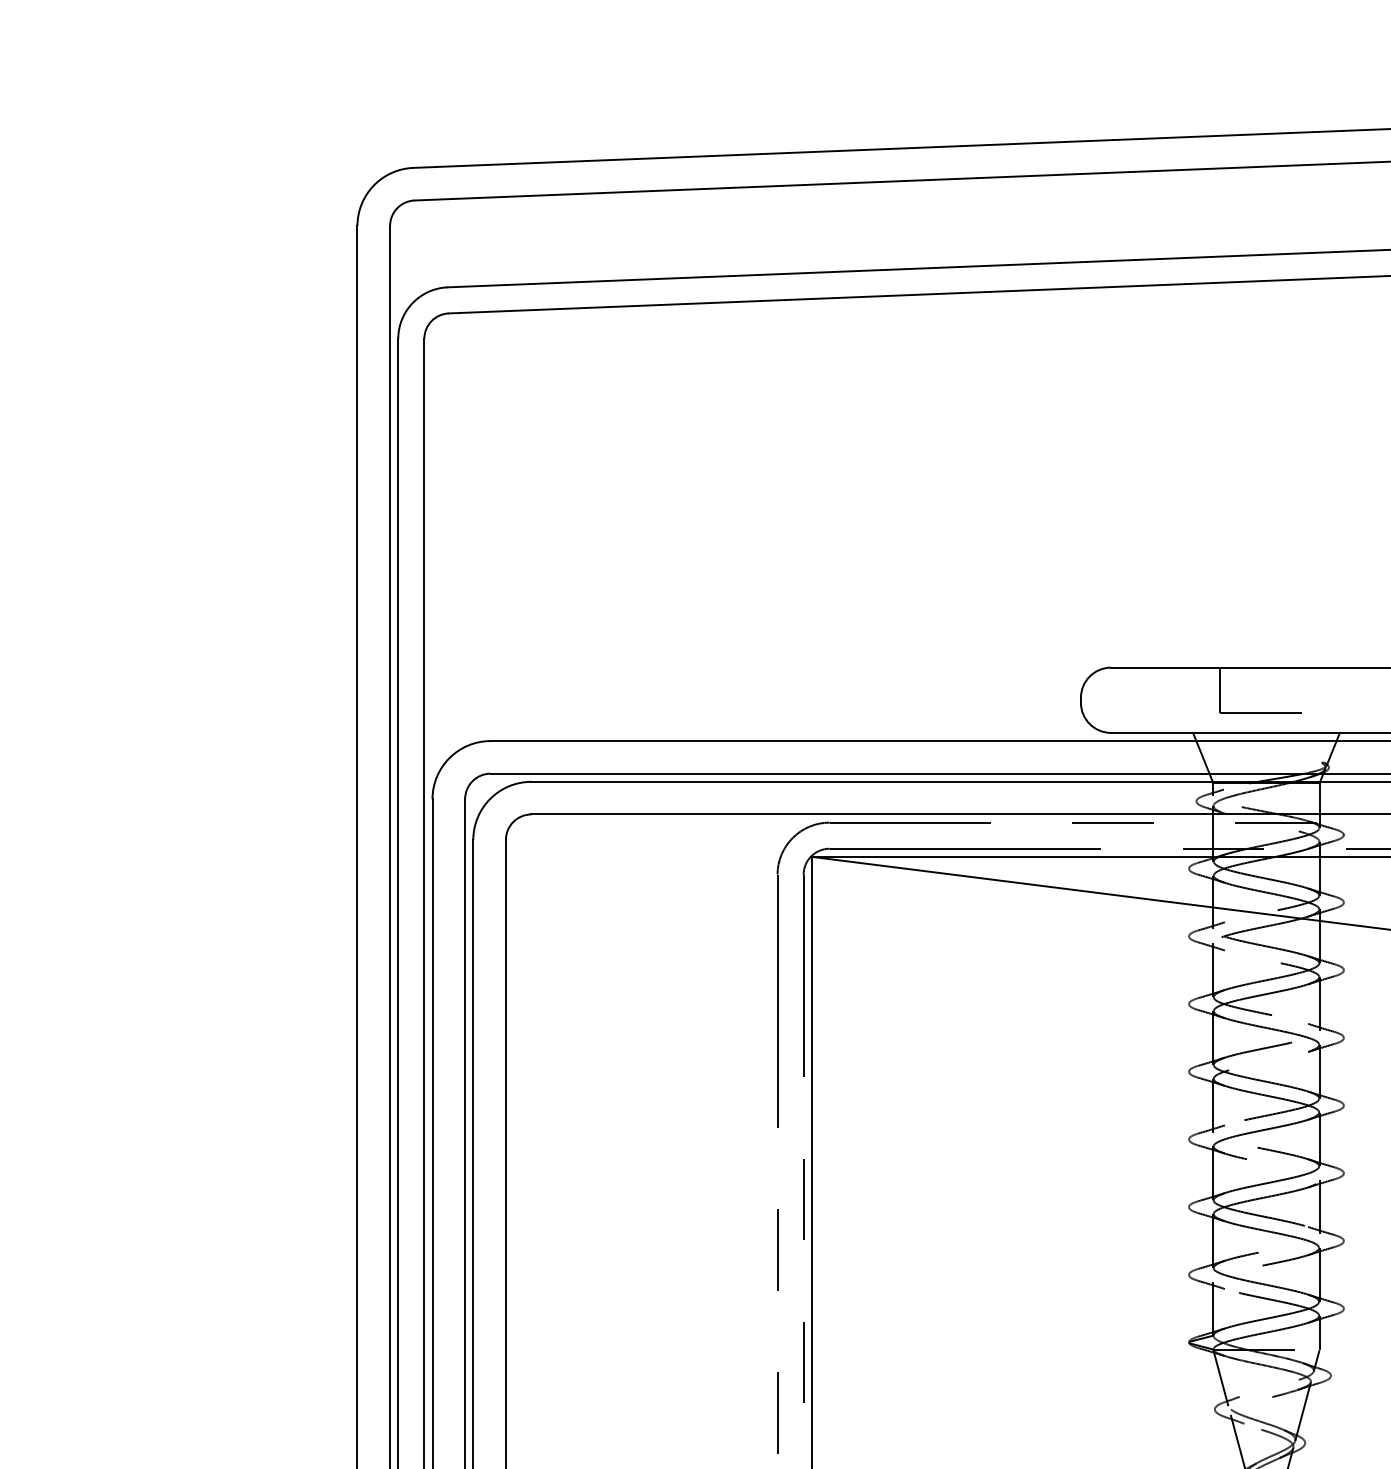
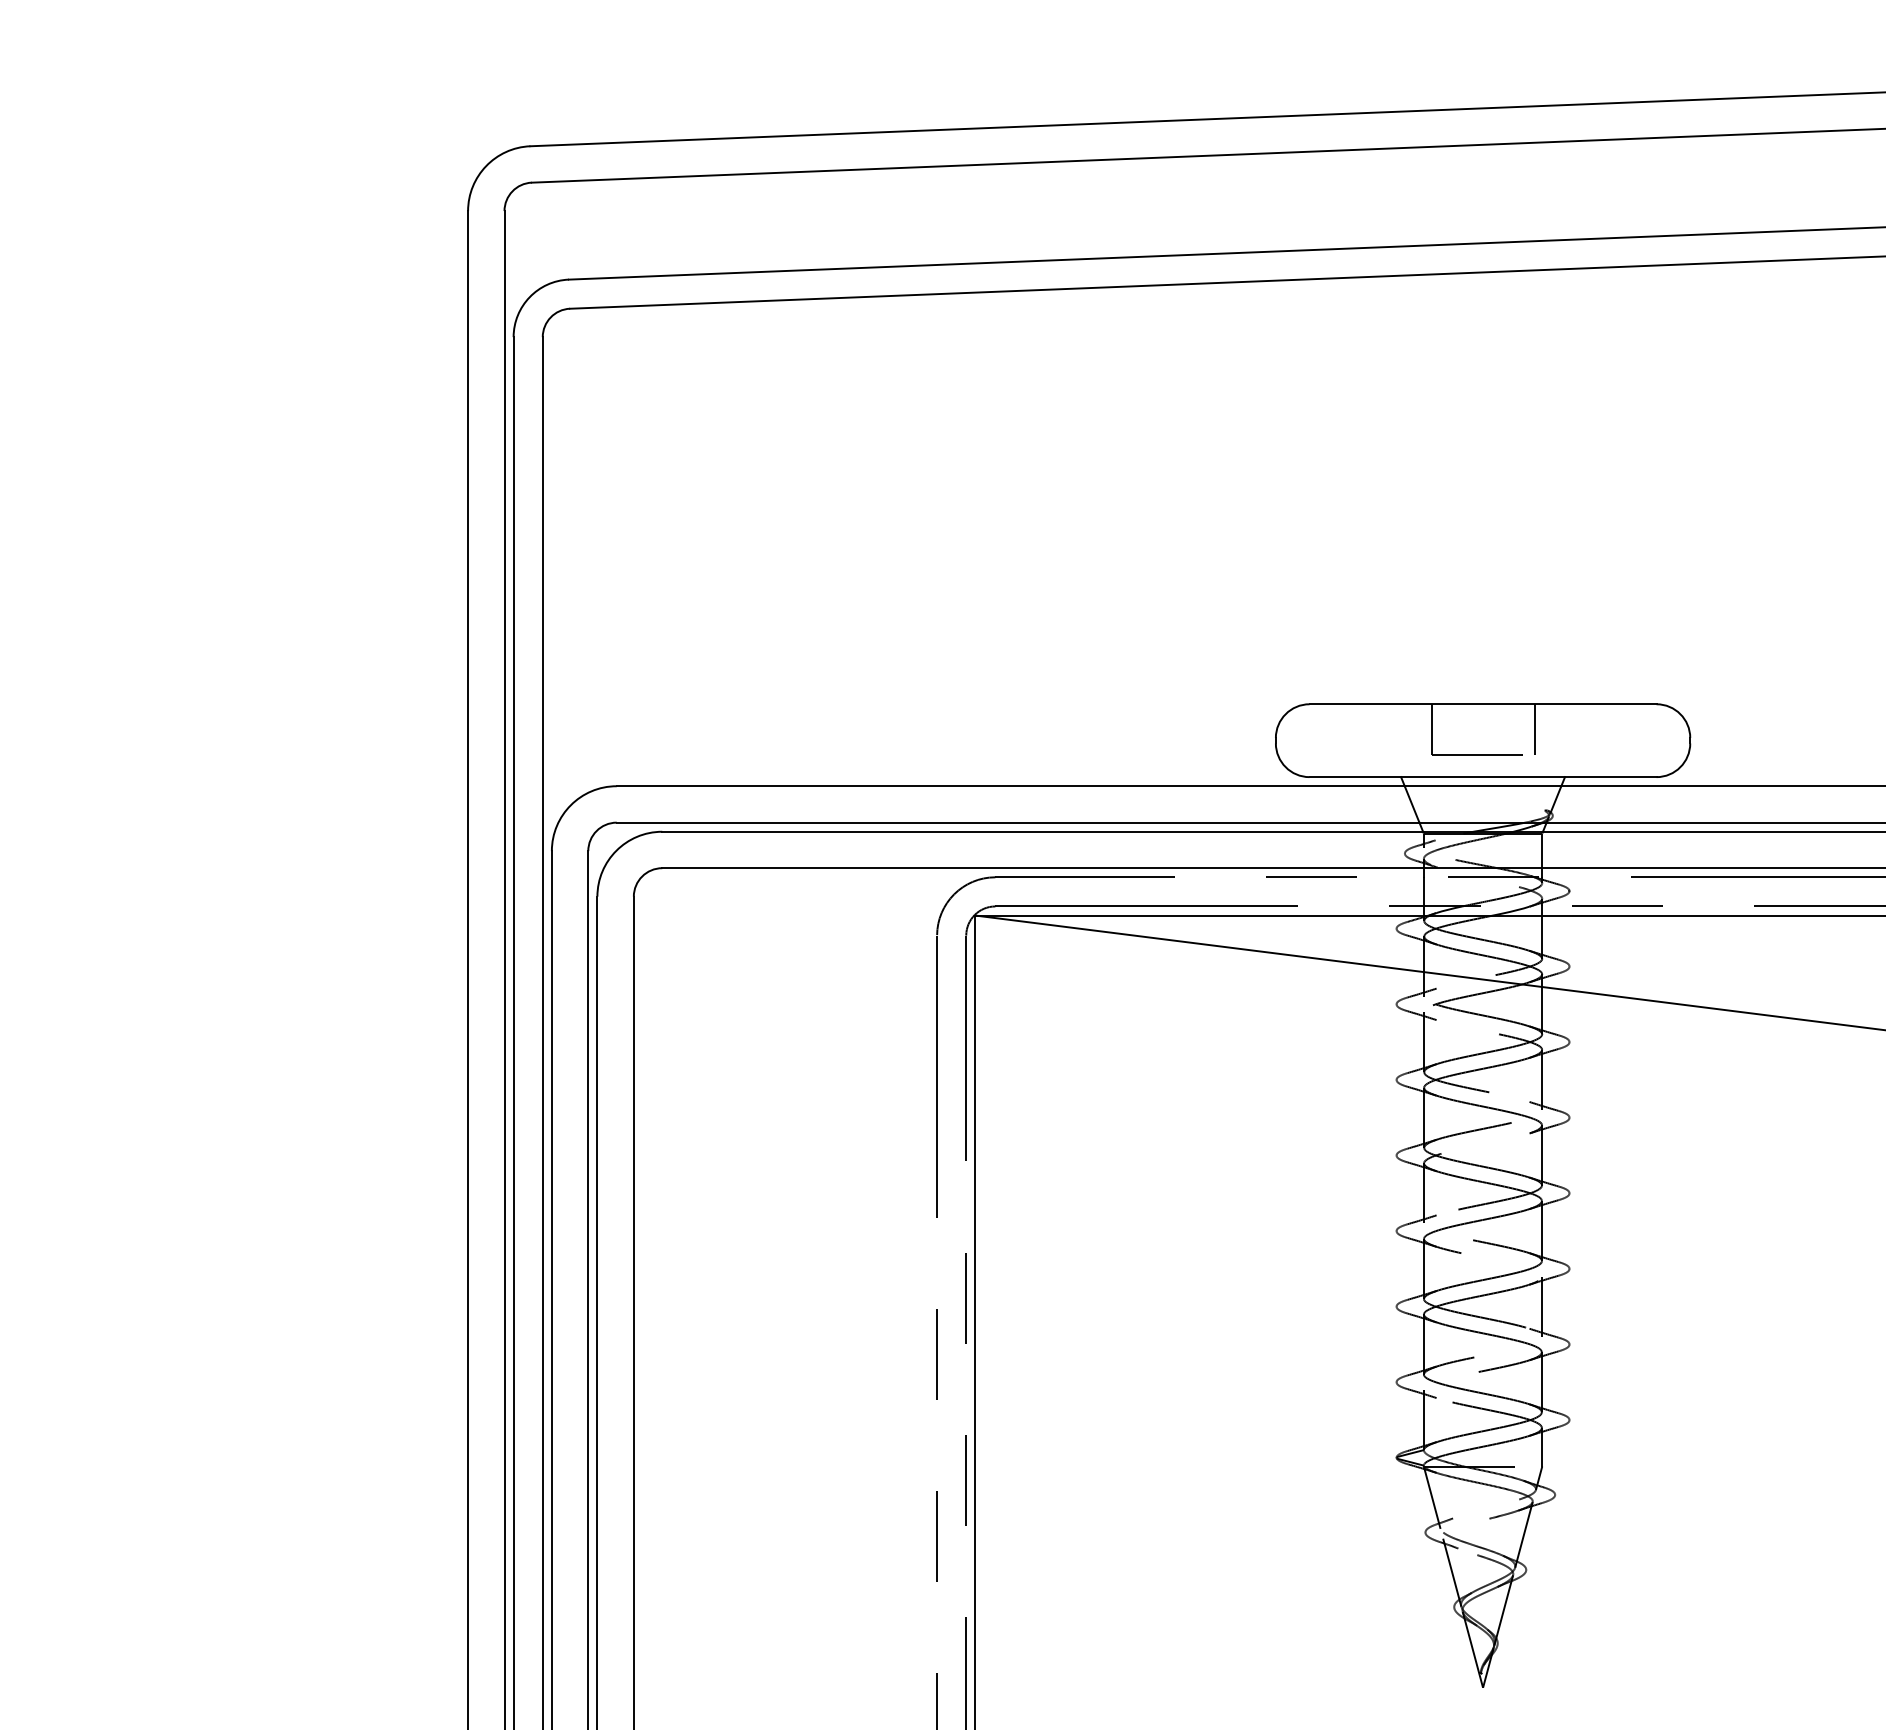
line: (1312, 690) -> (1534, 729), added

